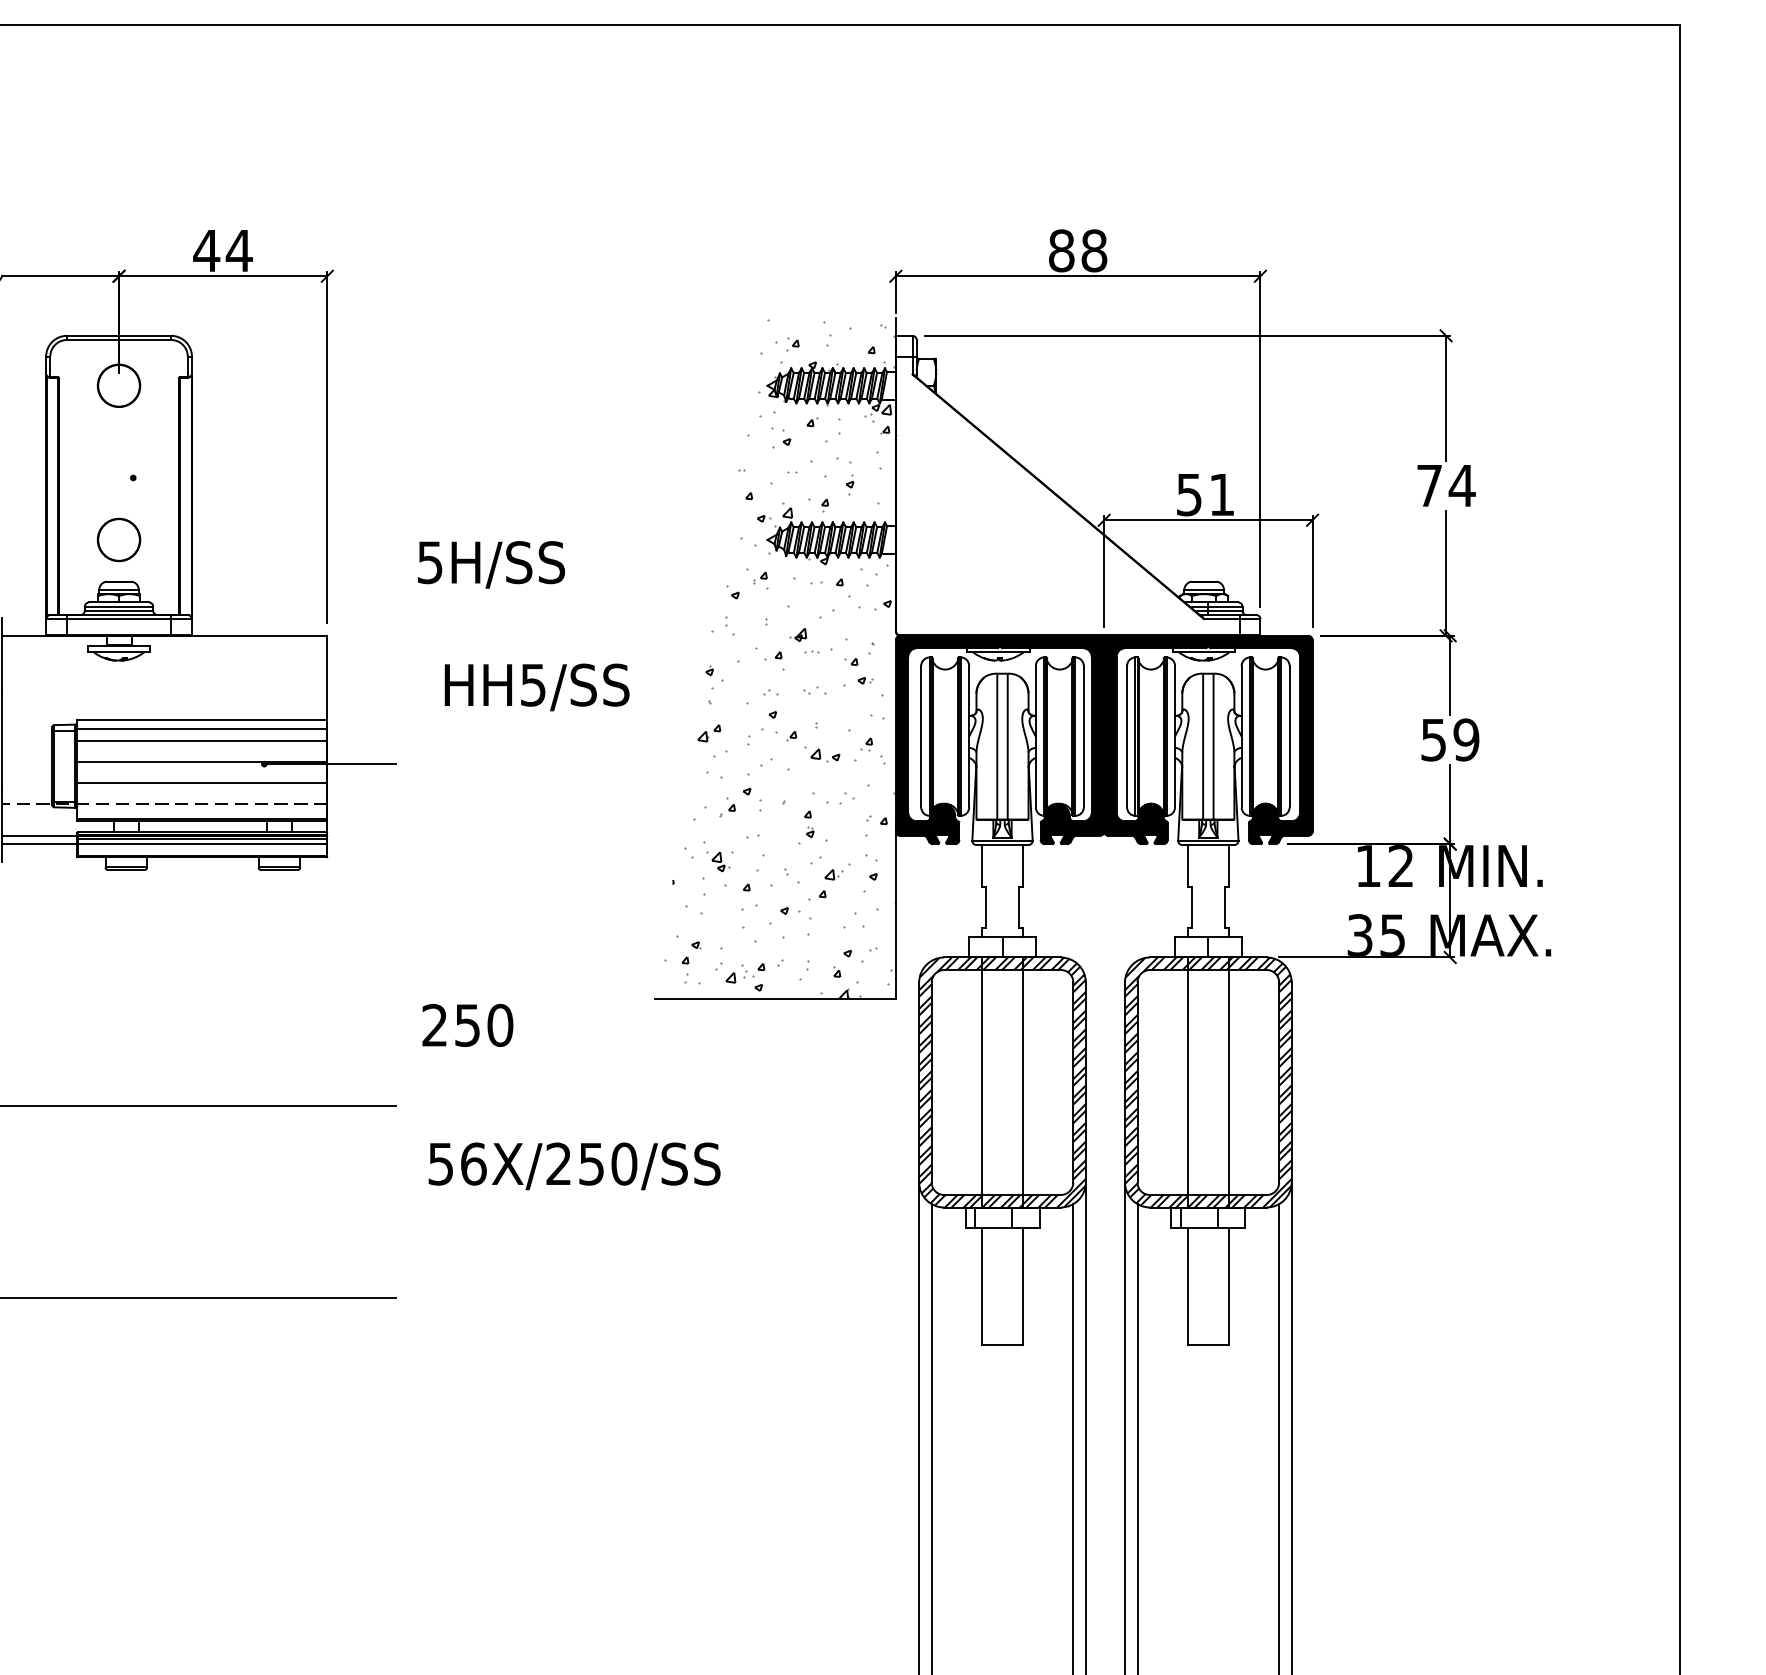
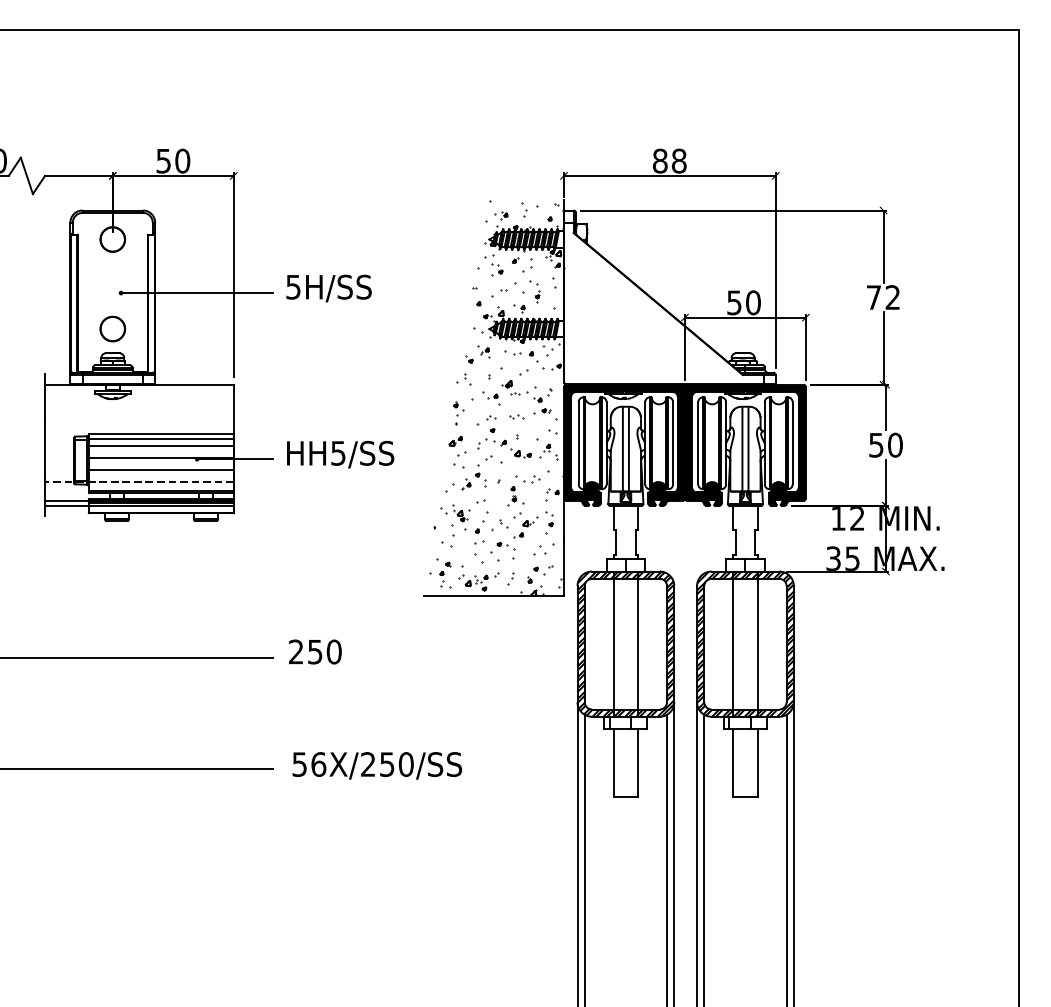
text: (221, 249) -> (172, 160), 44 -> 50
line: (264, 478) -> (197, 293), added
text: (1461, 485) -> (892, 297), 74 -> 72
text: (1222, 494) -> (753, 302), 51 -> 50
text: (490, 564) -> (328, 288), moved
hatch: (779, 659) -> (496, 398), added
text: (536, 687) -> (340, 454), moved
text: (1464, 740) -> (894, 445), 59 -> 50
text: (468, 1024) -> (315, 651), moved
text: (574, 1165) -> (377, 765), moved

